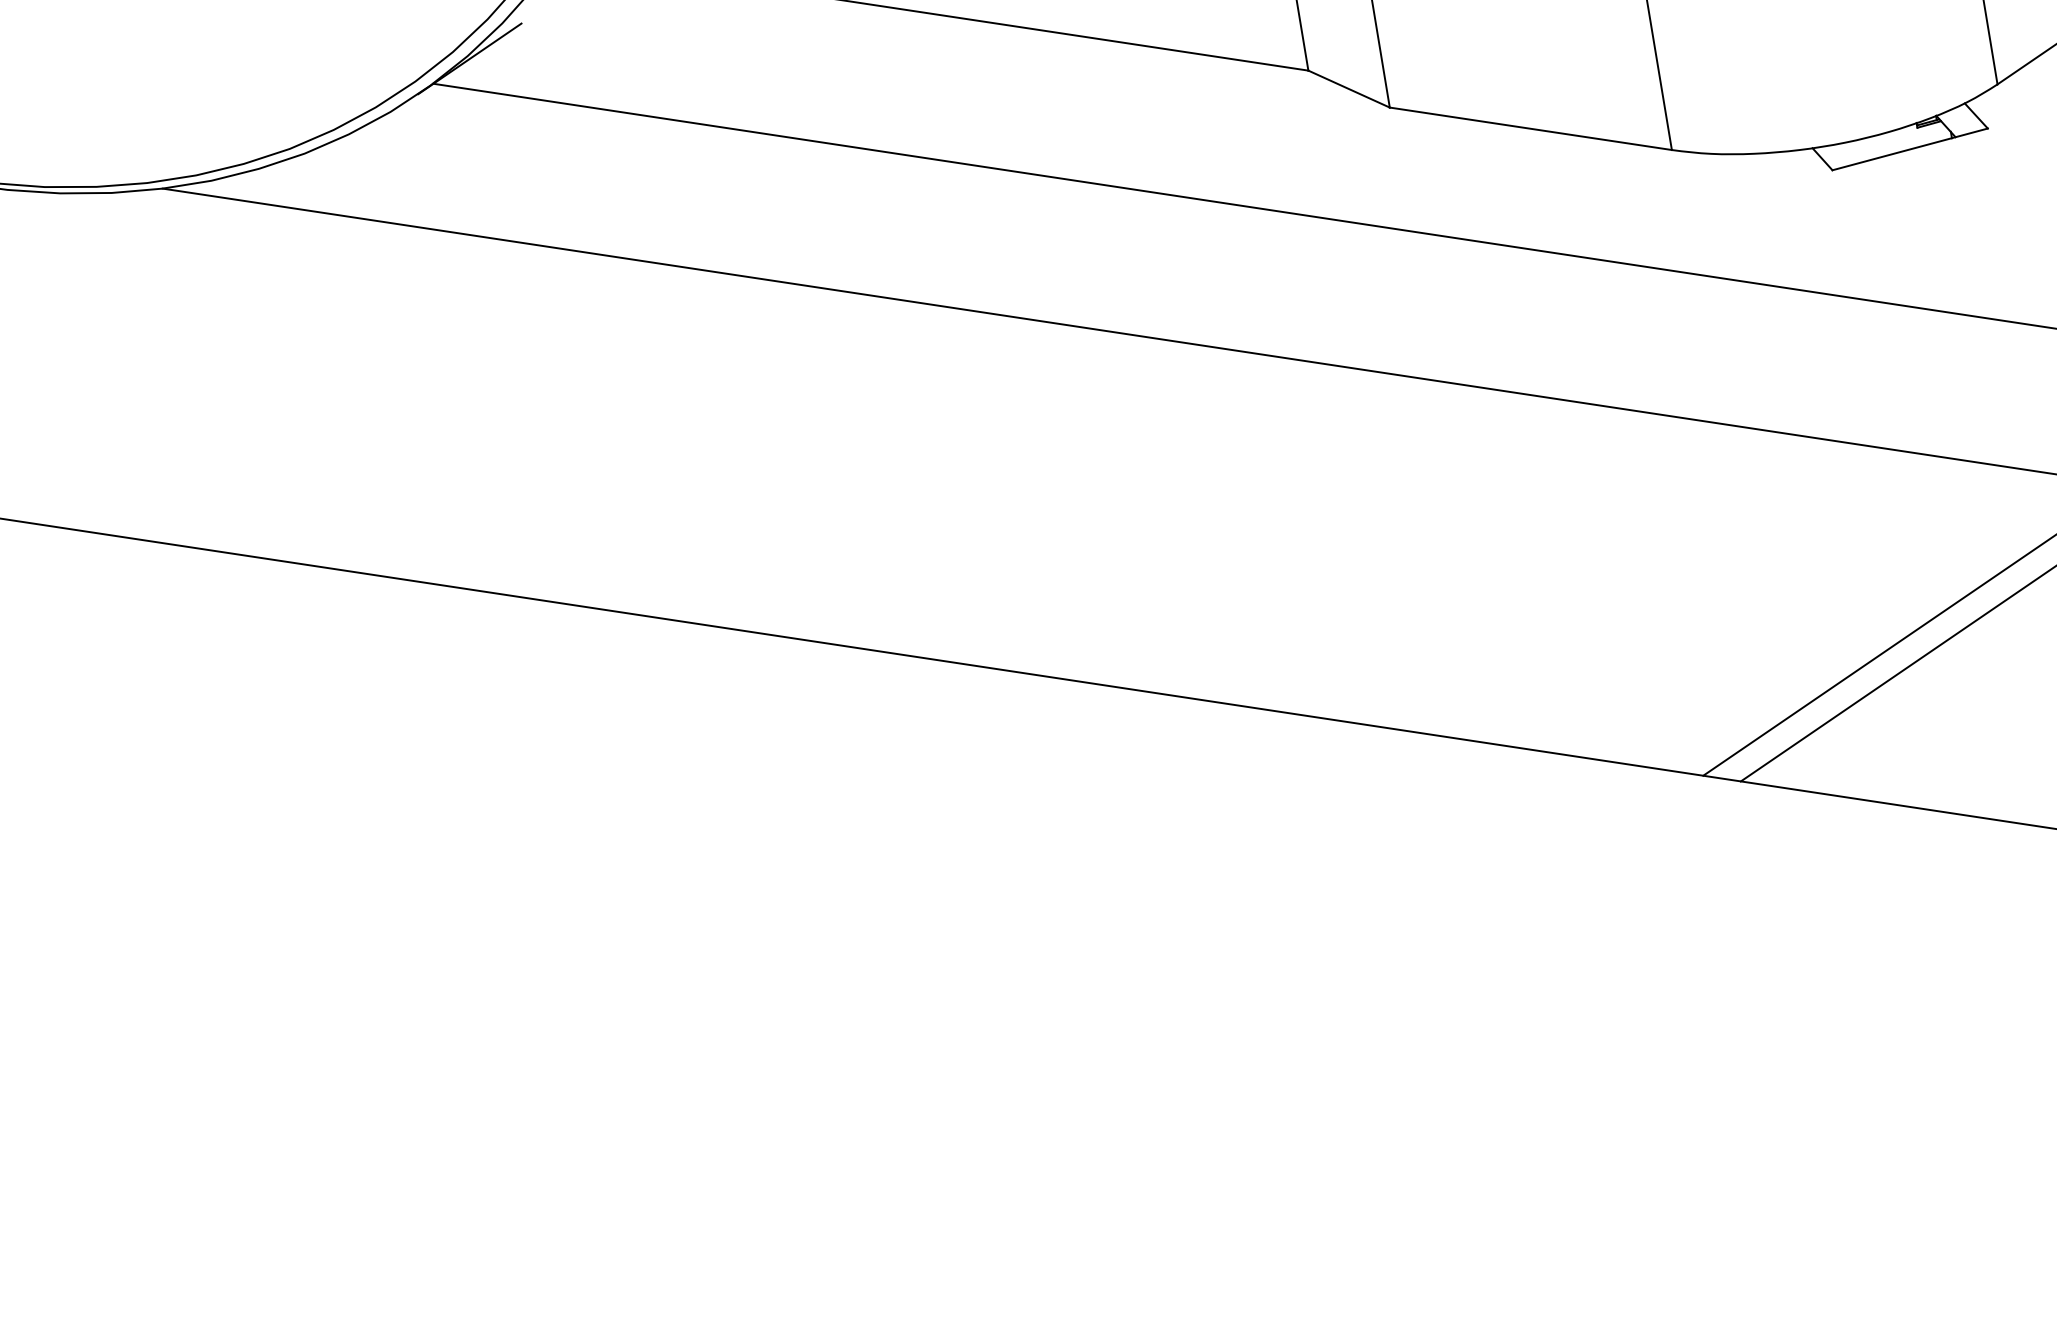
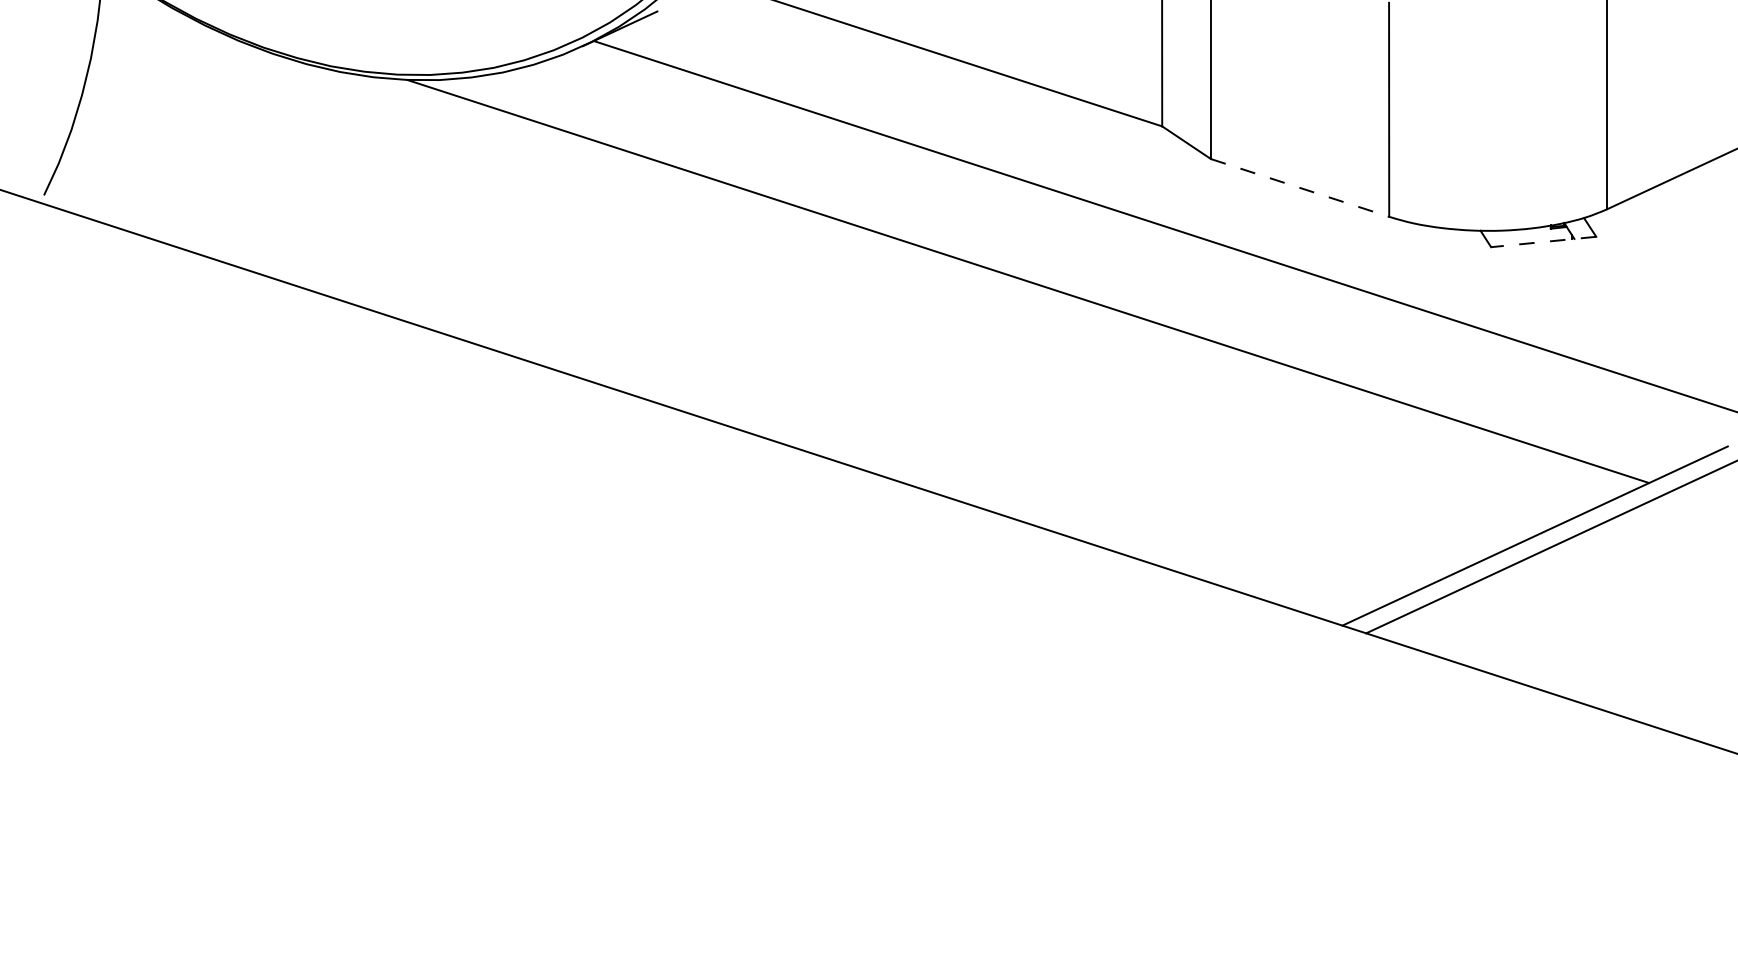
line: (1531, 128) -> (1300, 187), solid -> dashed
line: (1909, 148) -> (1543, 241), solid -> dashed

